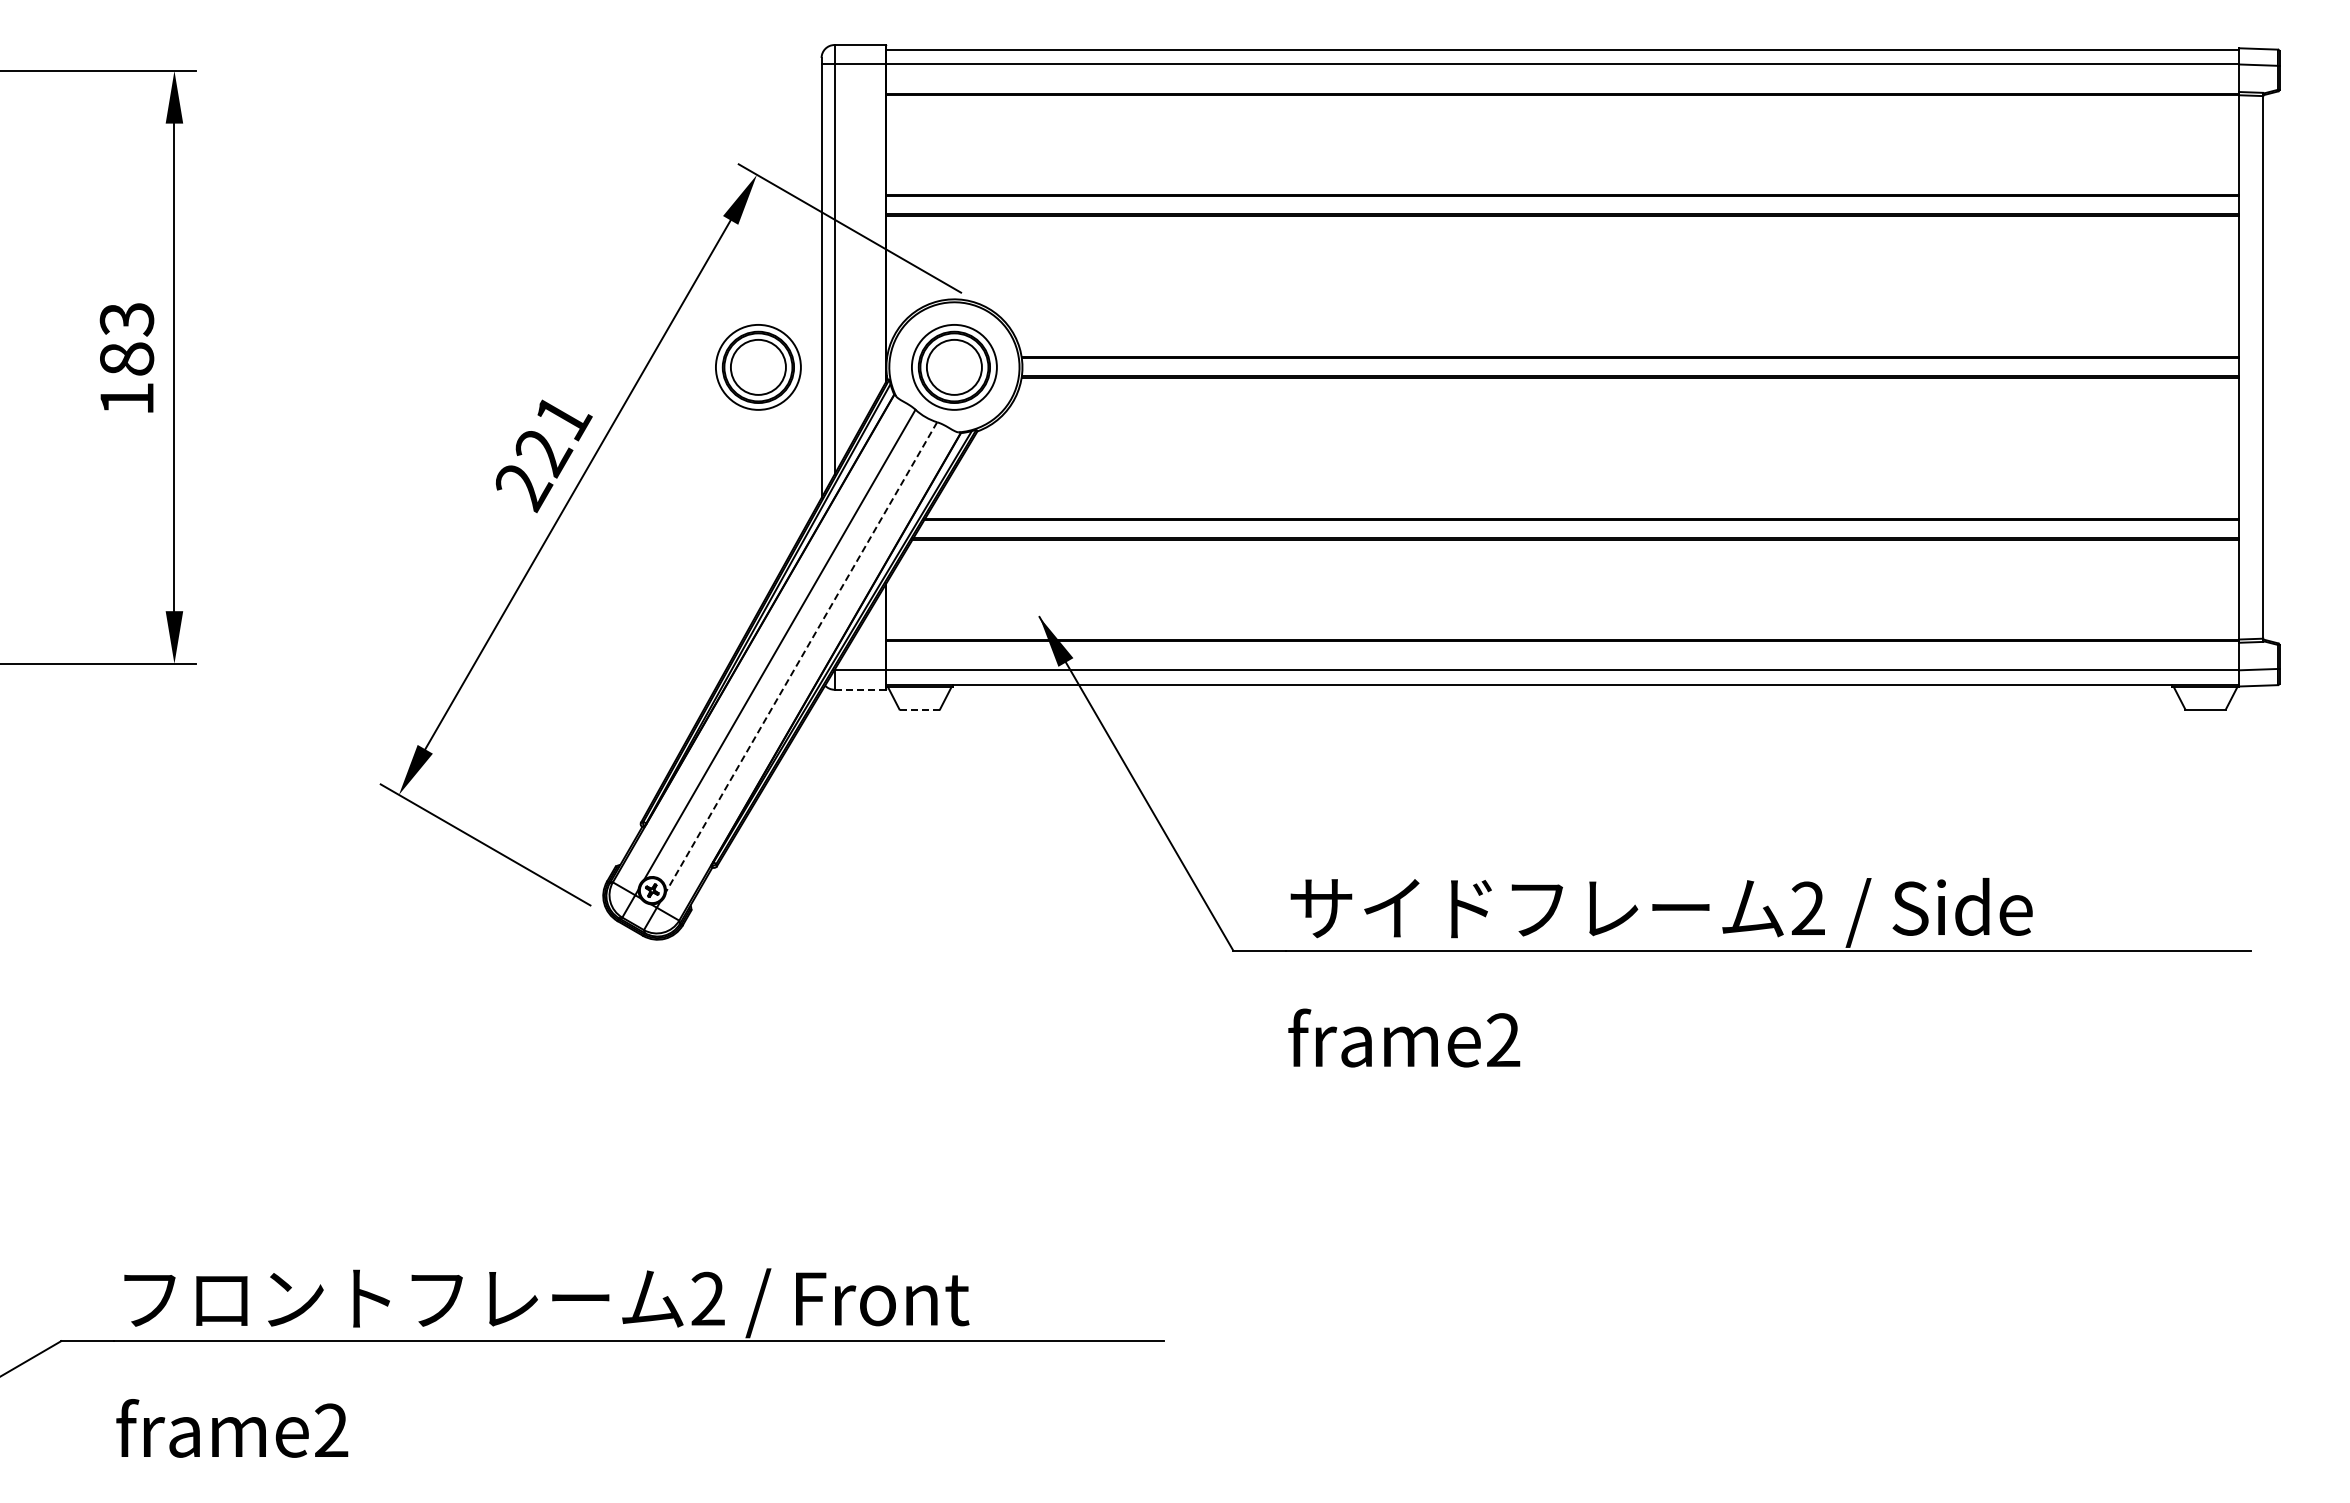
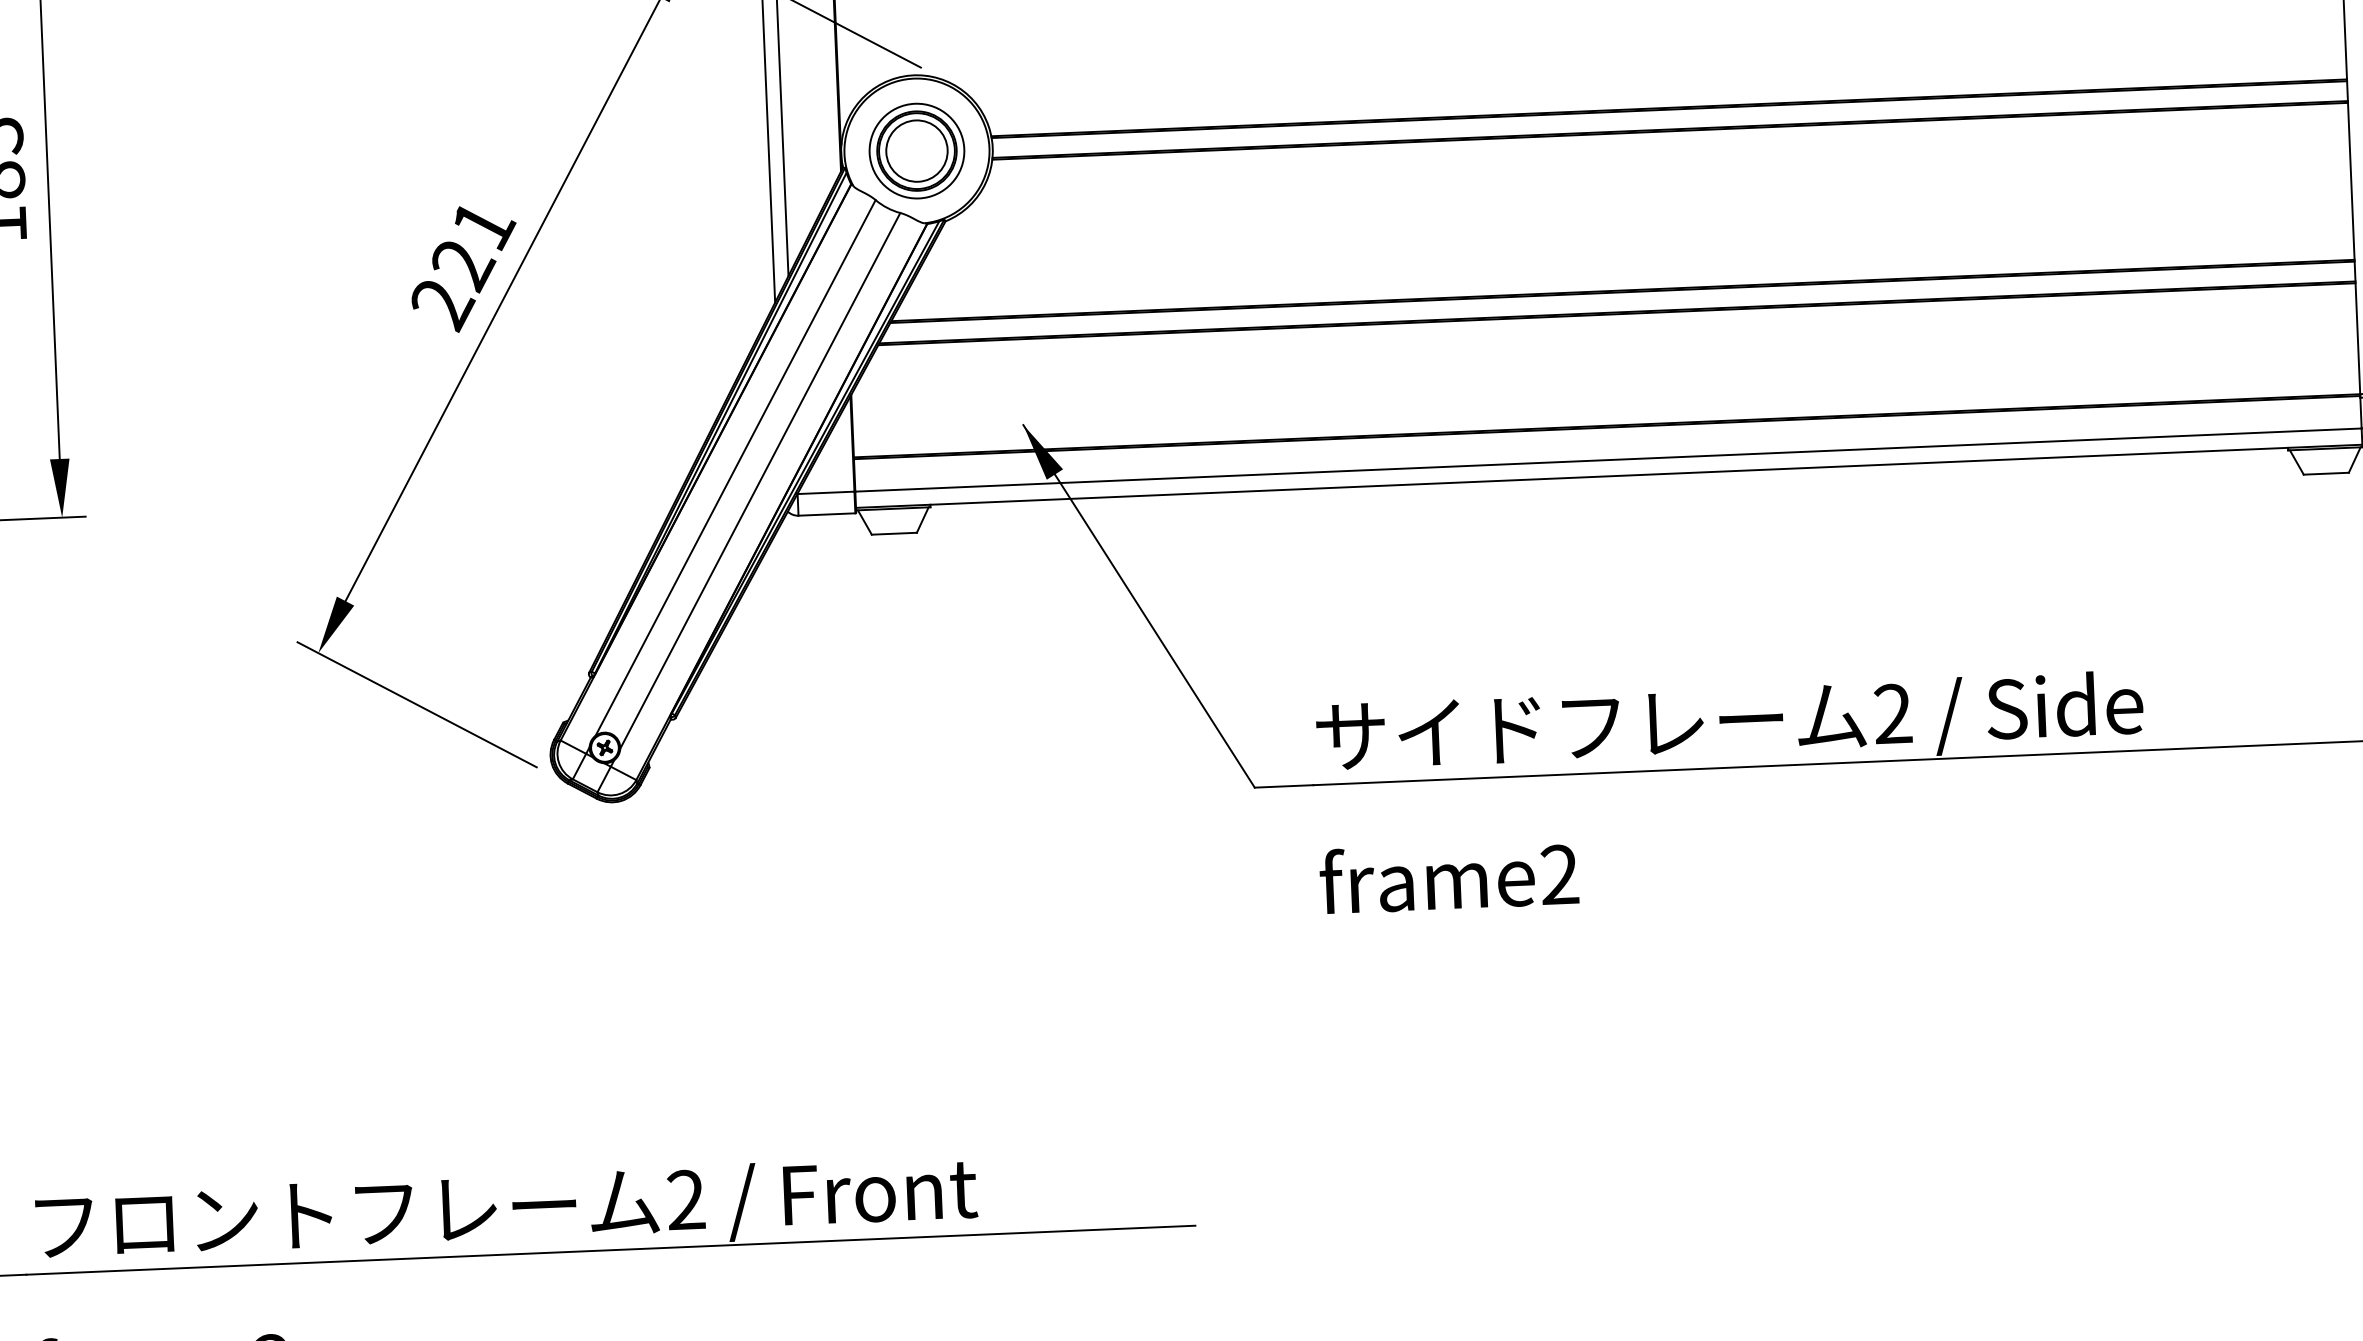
part: (758, 367) -> (698, 160), removed
line: (801, 657) -> (760, 481), dashed -> solid
line: (860, 689) -> (827, 514), dashed -> solid
line: (920, 709) -> (895, 533), dashed -> solid

